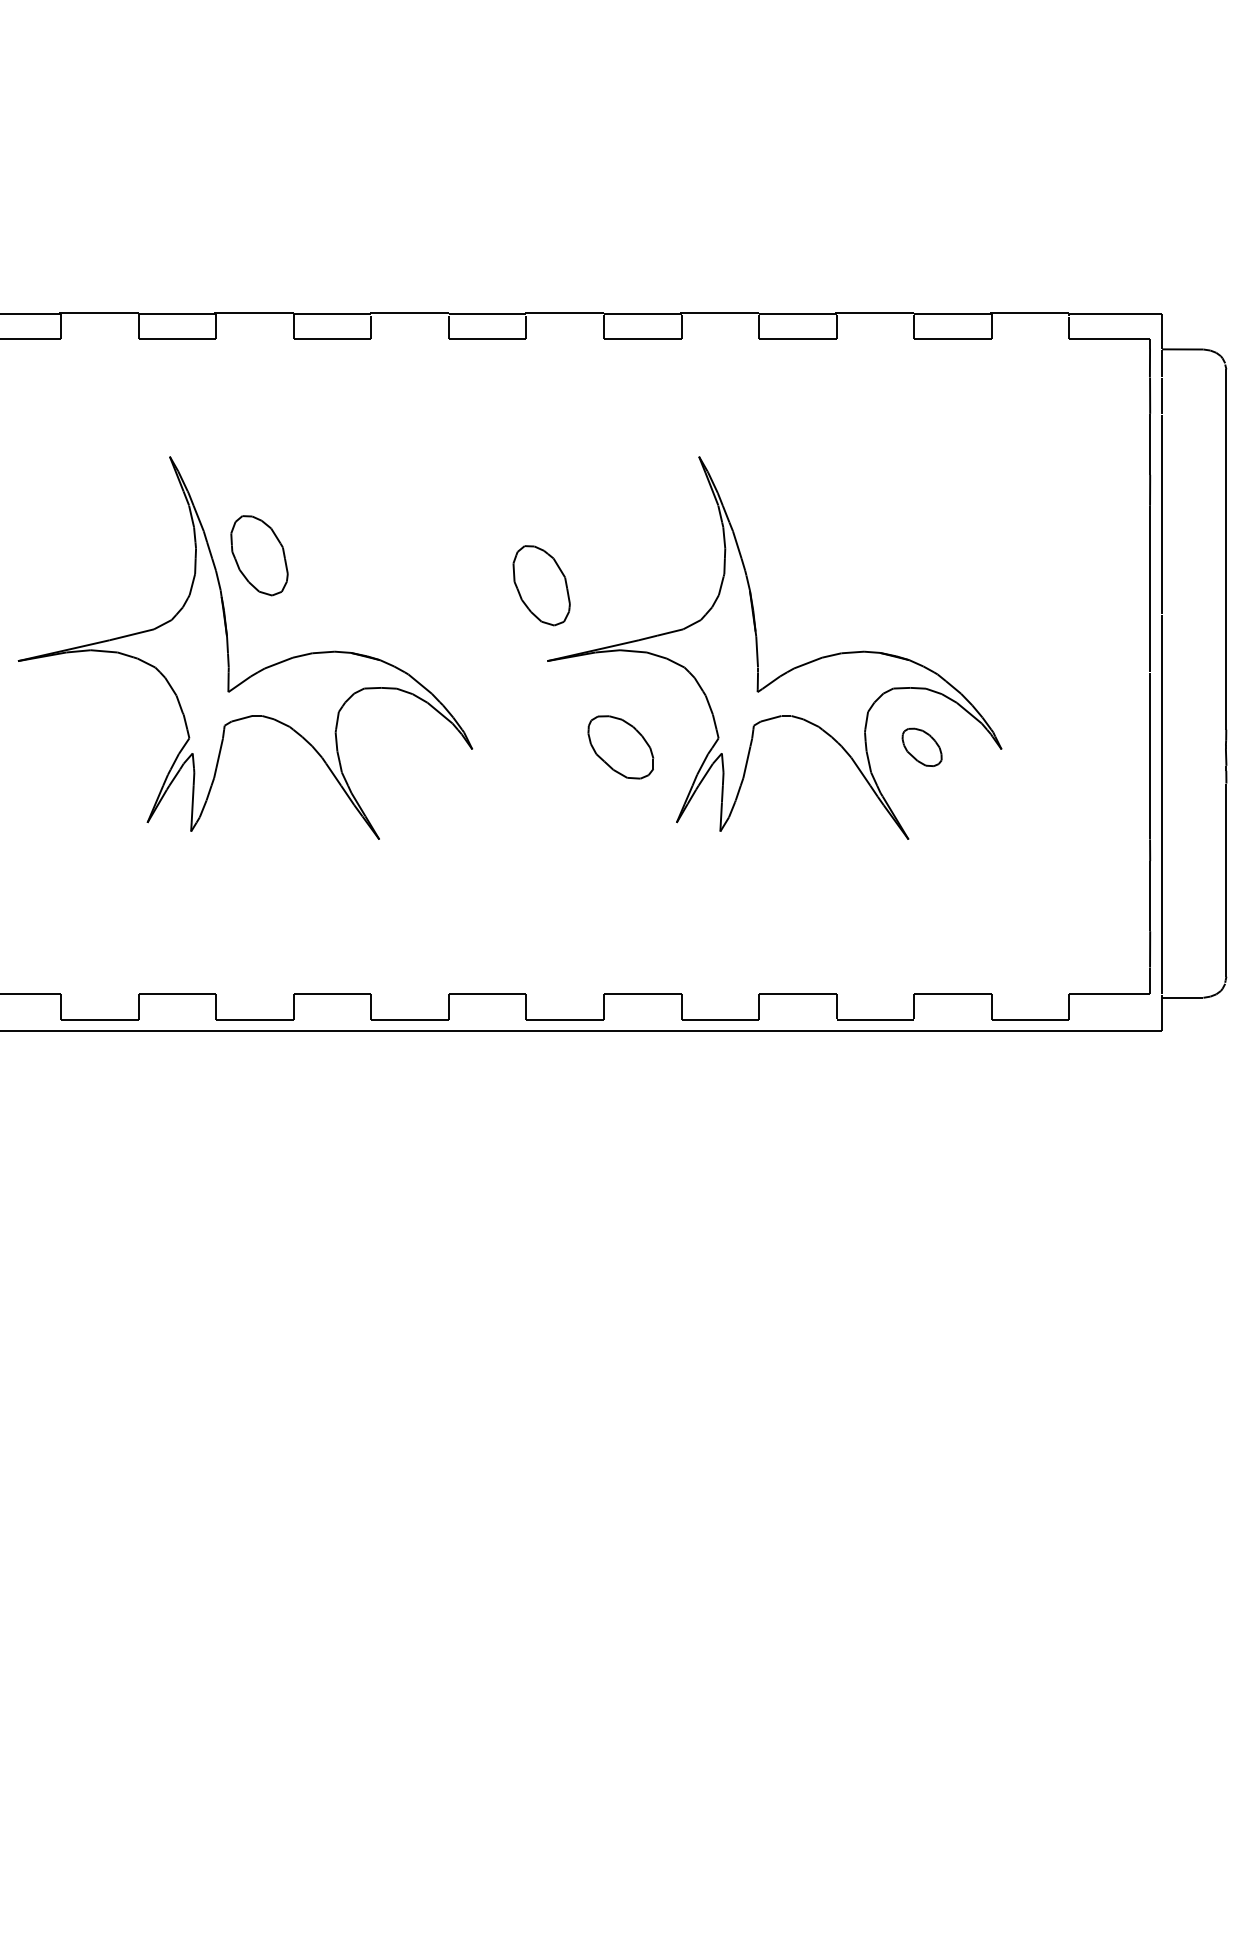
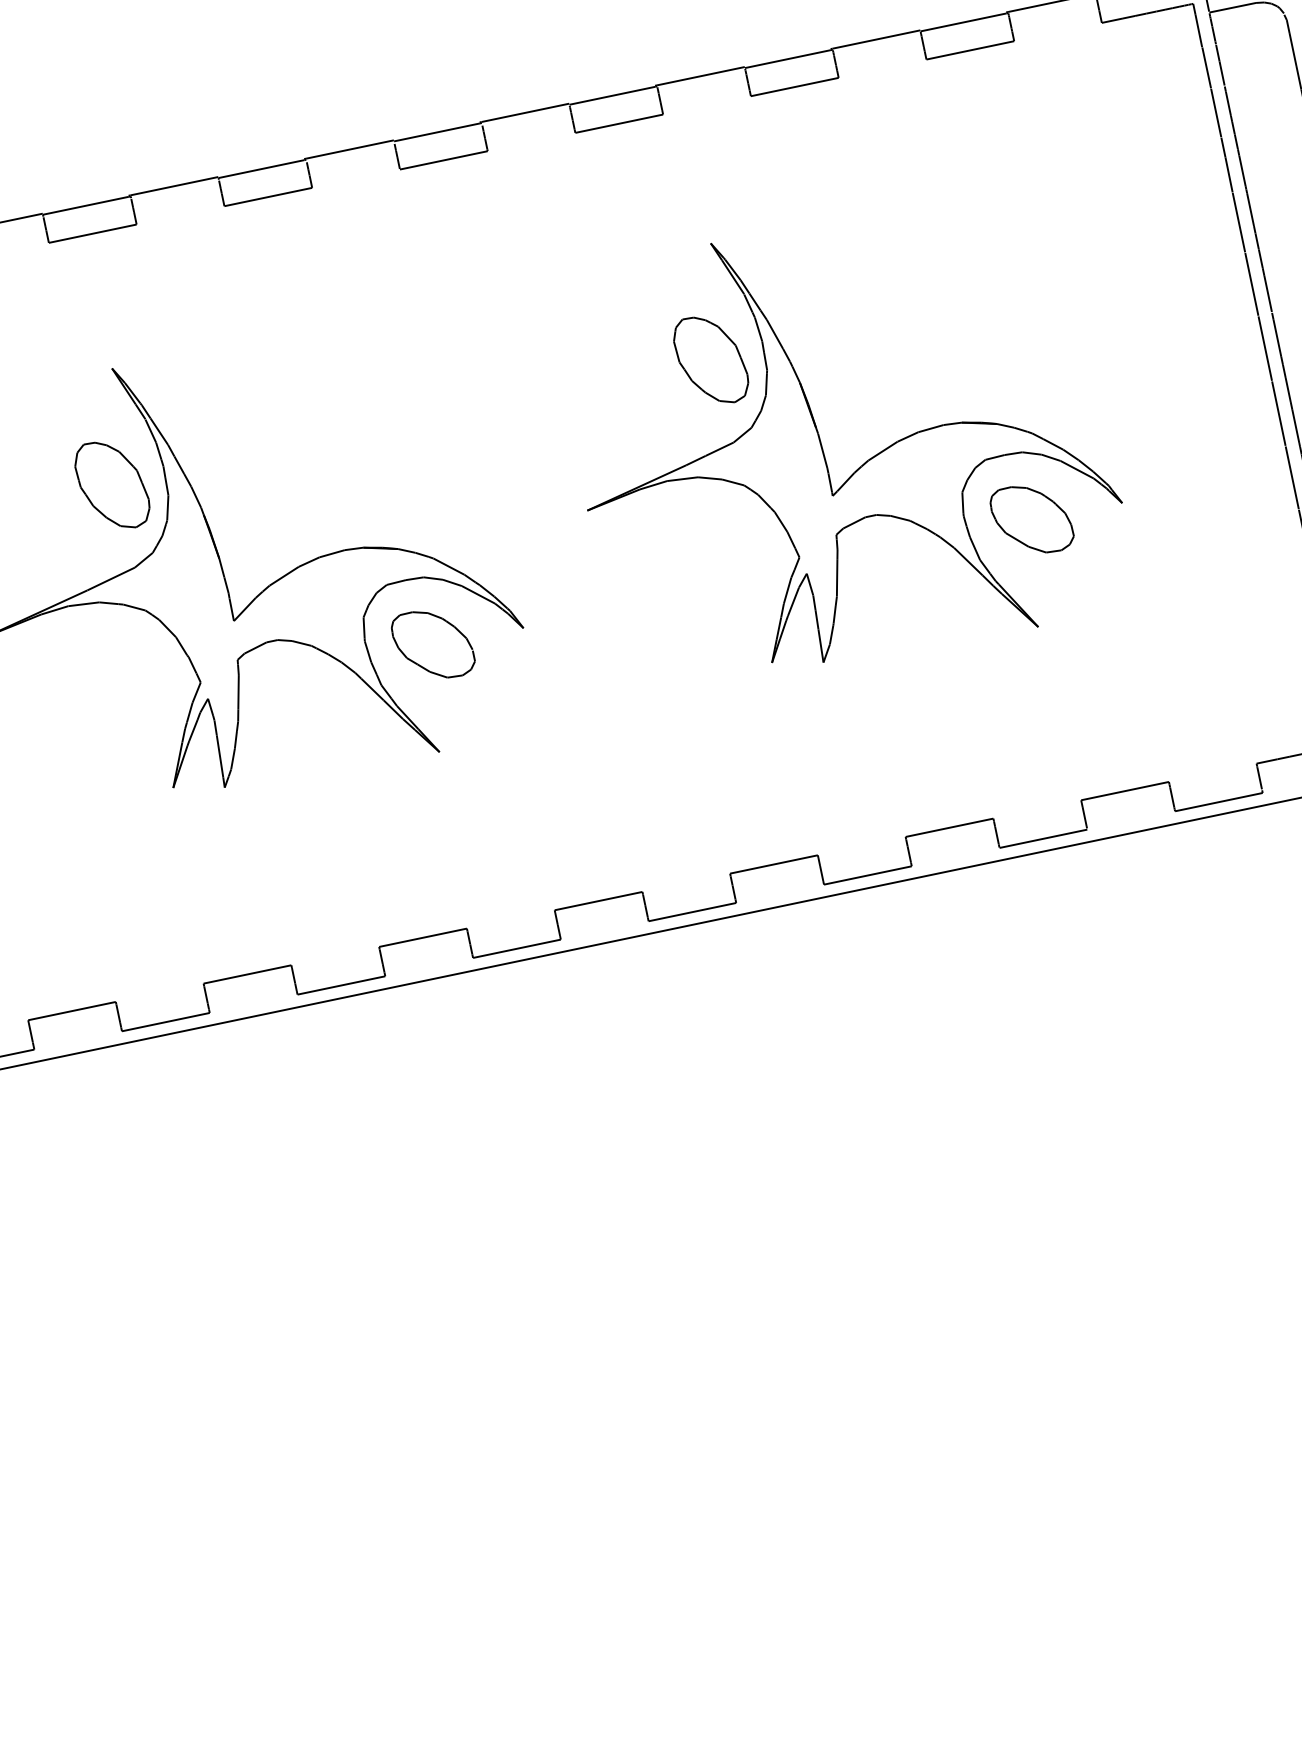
part: (259, 555) -> (112, 485), moved
part: (541, 585) -> (710, 360), moved
part: (620, 747) -> (432, 644), moved
part: (921, 747) -> (1031, 519), size x1.67

